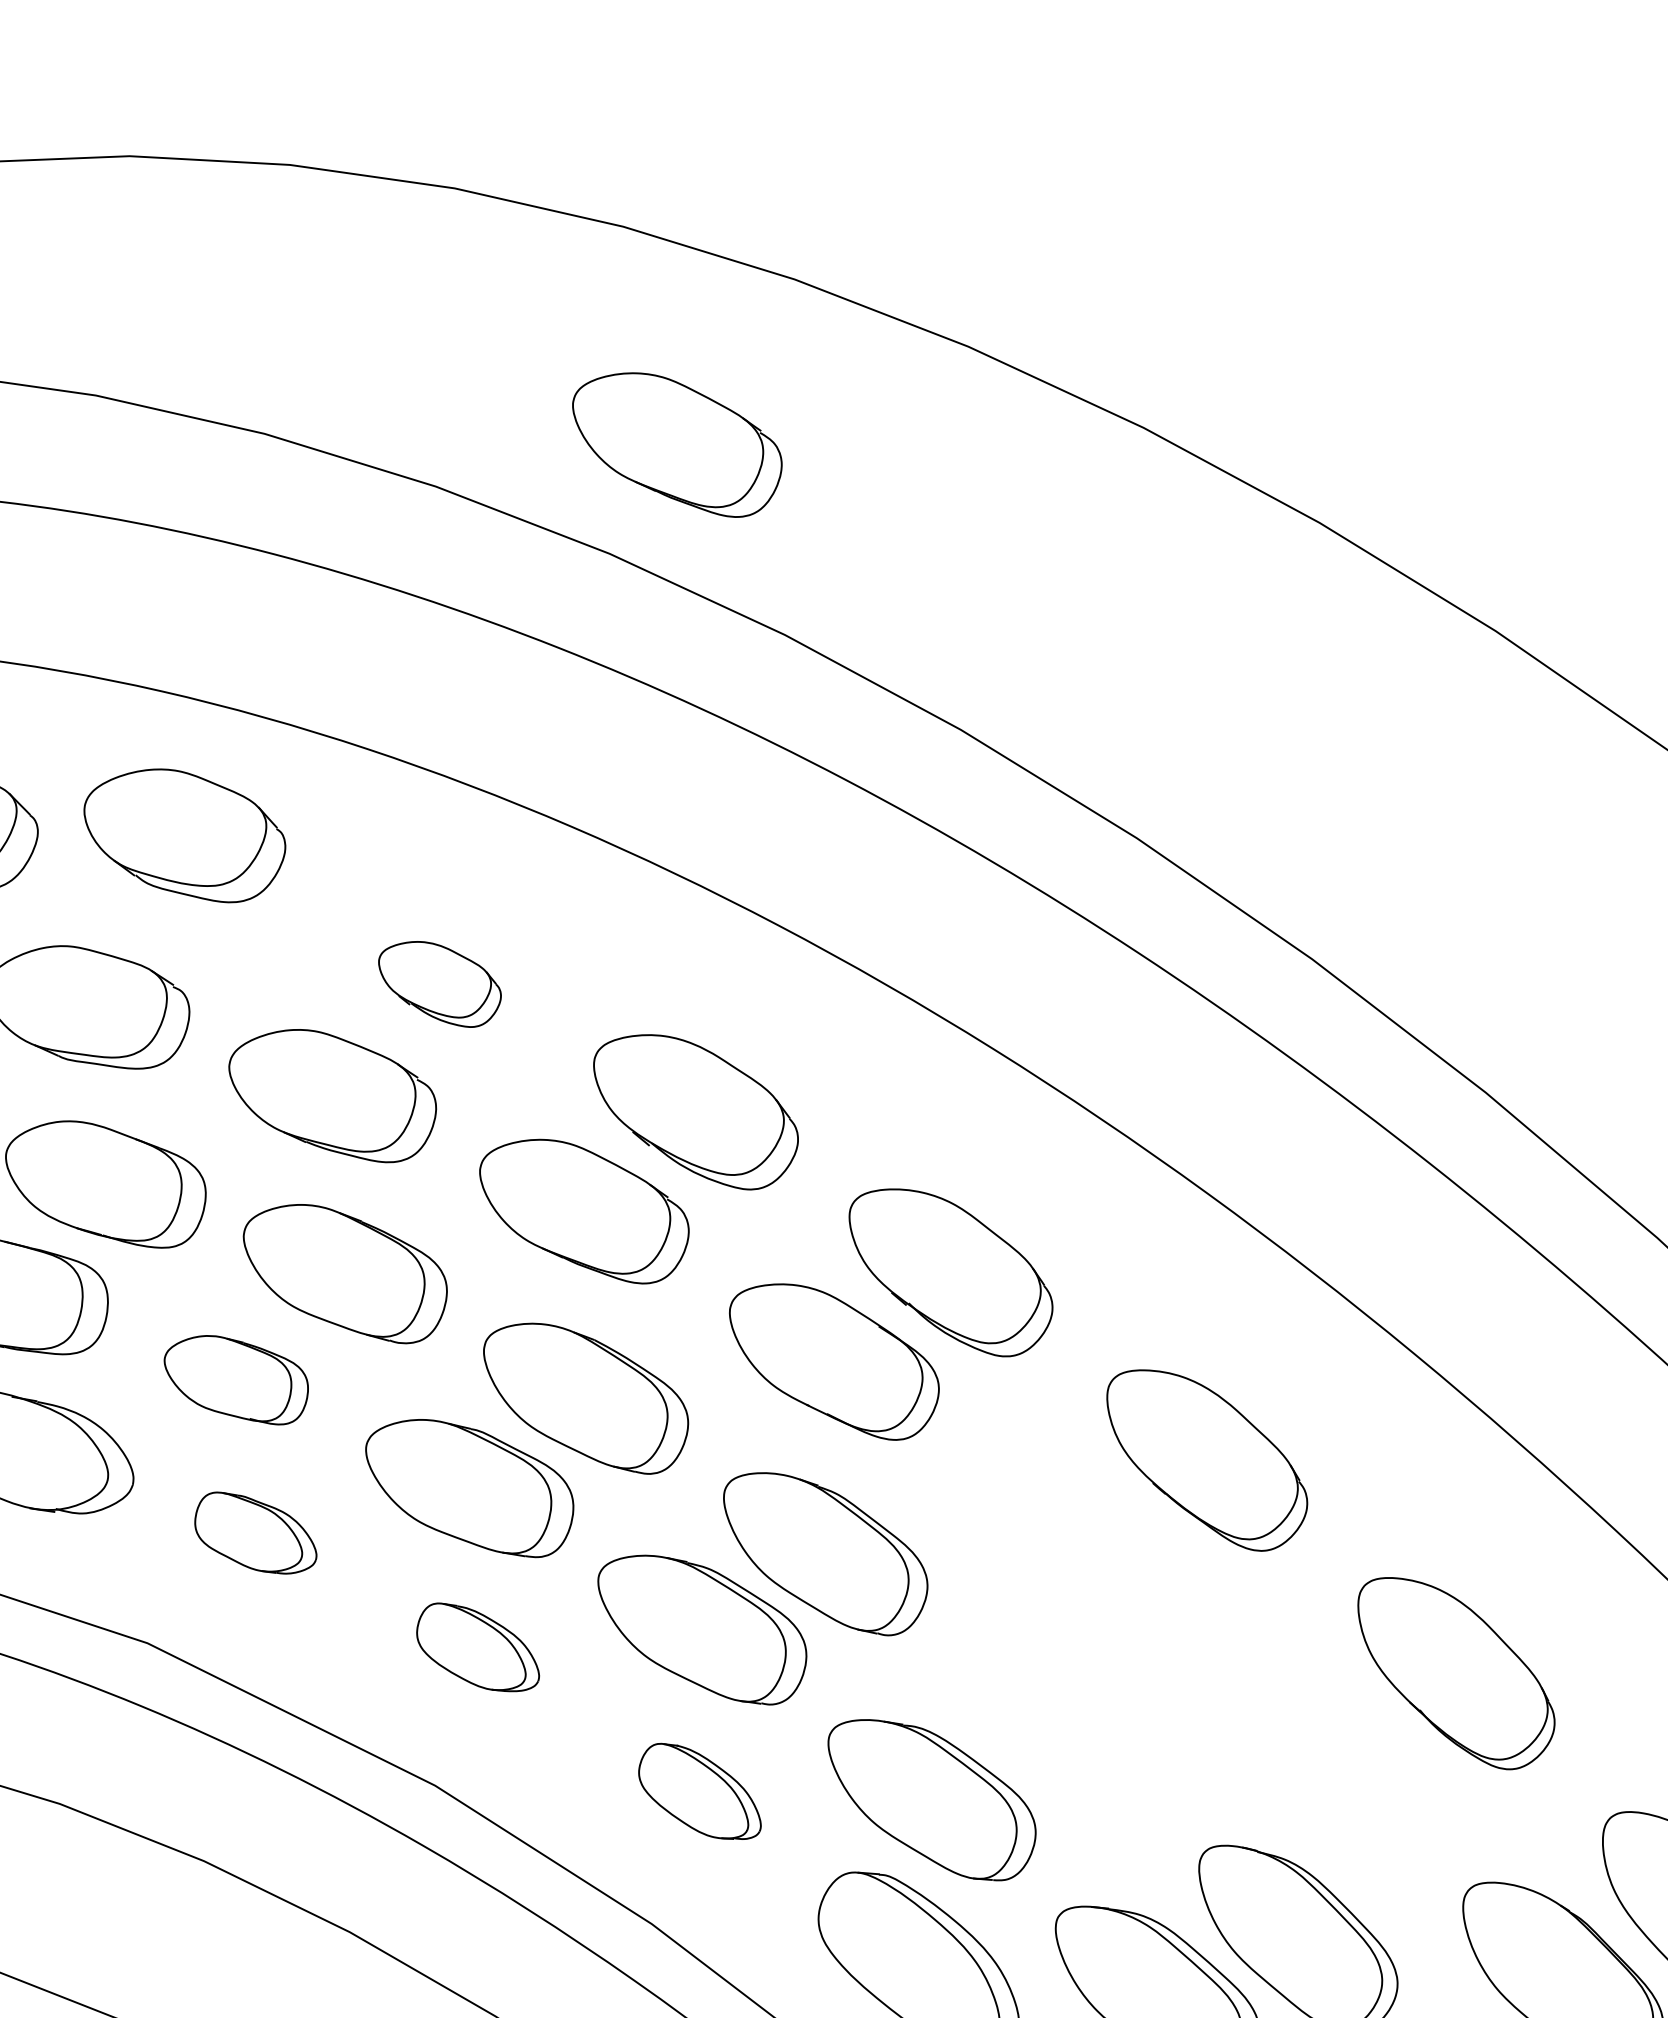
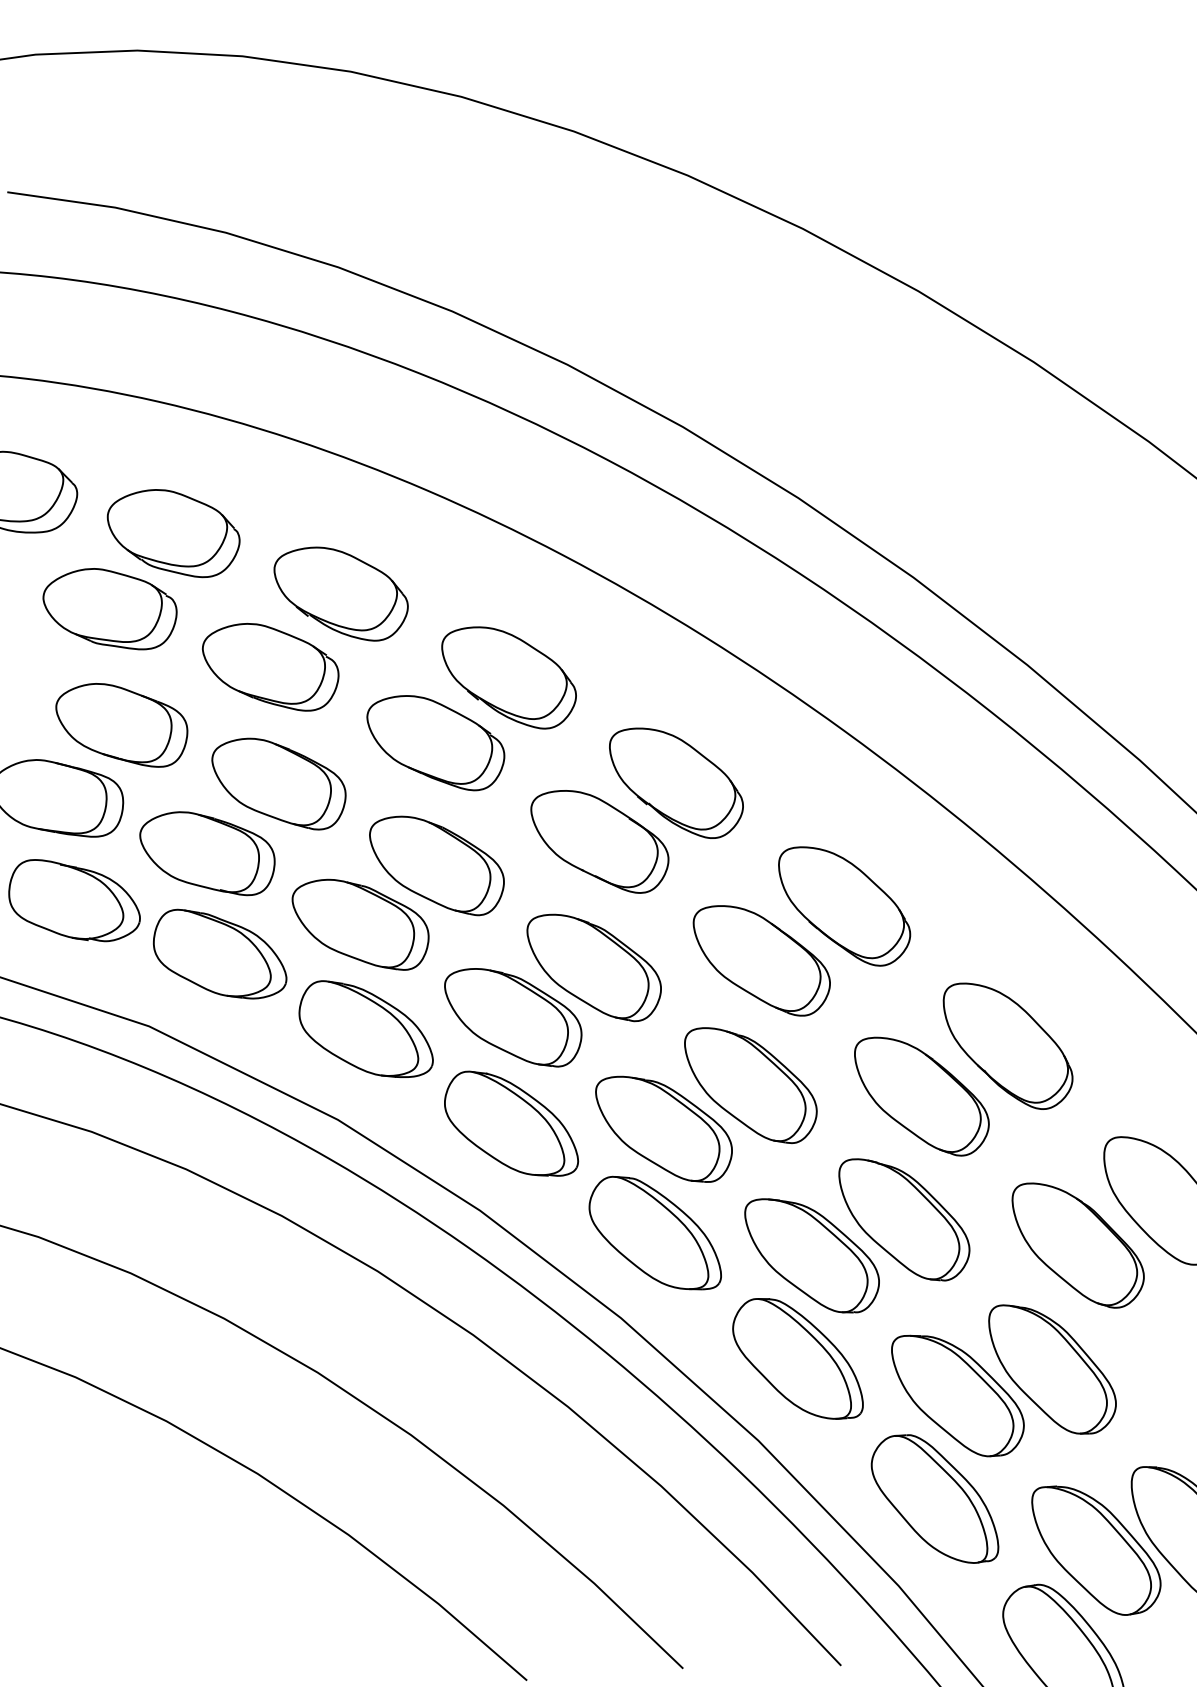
part: (676, 445) -> (496, 240), removed
part: (184, 835) -> (173, 533), moved
part: (439, 983) -> (340, 593), size x1.67
part: (236, 1379) -> (207, 853), size x1.43
part: (256, 1532) -> (220, 953), size x1.67
part: (1080, 1542) -> (761, 960), added
part: (477, 1646) -> (365, 1028), size x1.67
part: (1063, 1733) -> (750, 1085), added
part: (1324, 1750) -> (921, 1096), added
part: (699, 1791) -> (511, 1123), size x1.67

